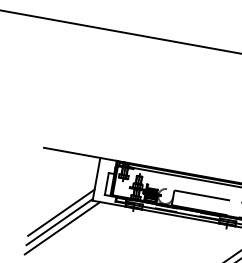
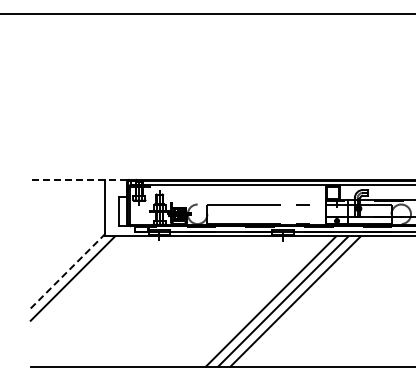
line: (80, 154) -> (78, 180), solid -> dashed
line: (61, 212) -> (67, 258), removed
line: (59, 222) -> (67, 271), solid -> dashed

